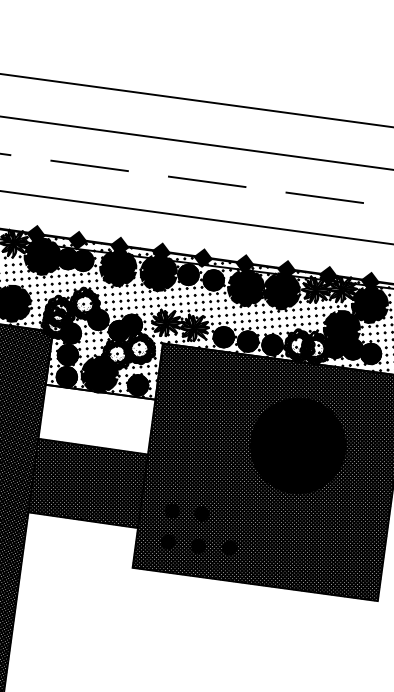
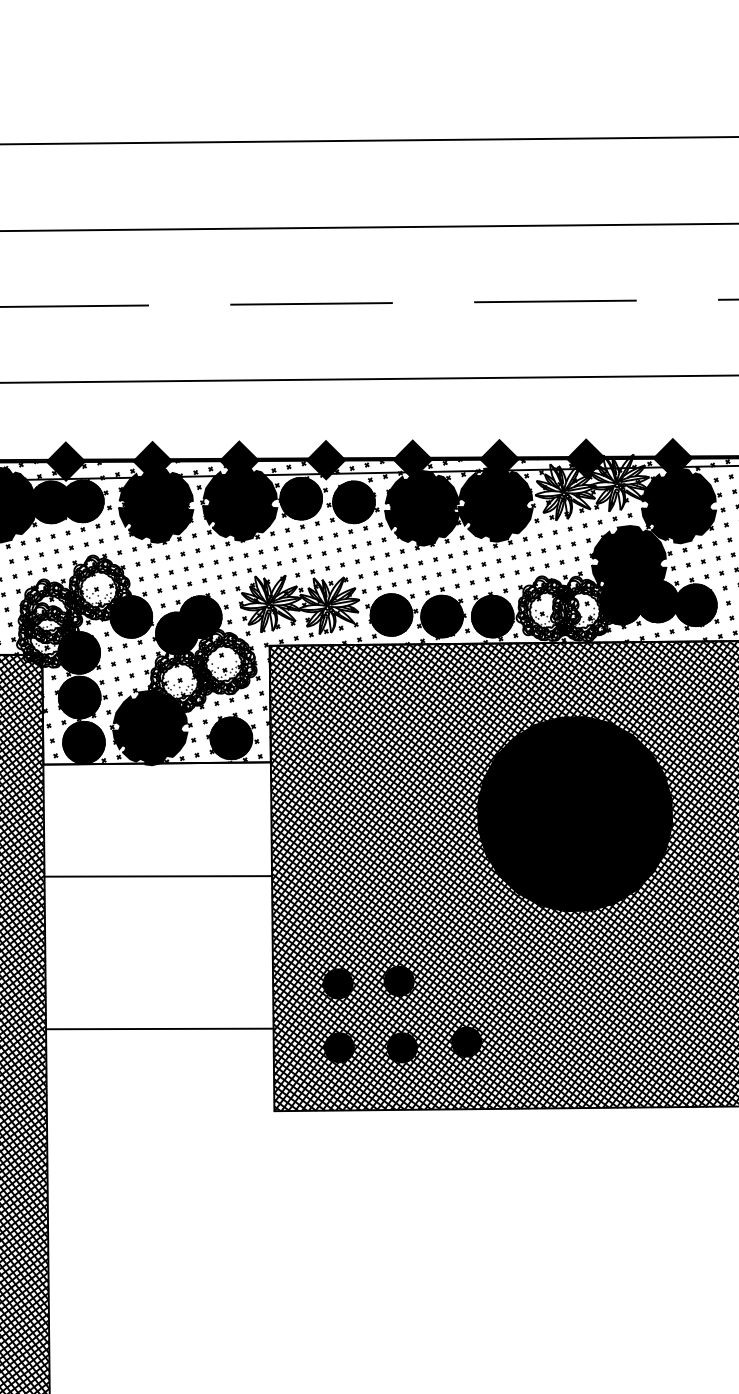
hatch: (88, 483) -> (159, 952), removed

